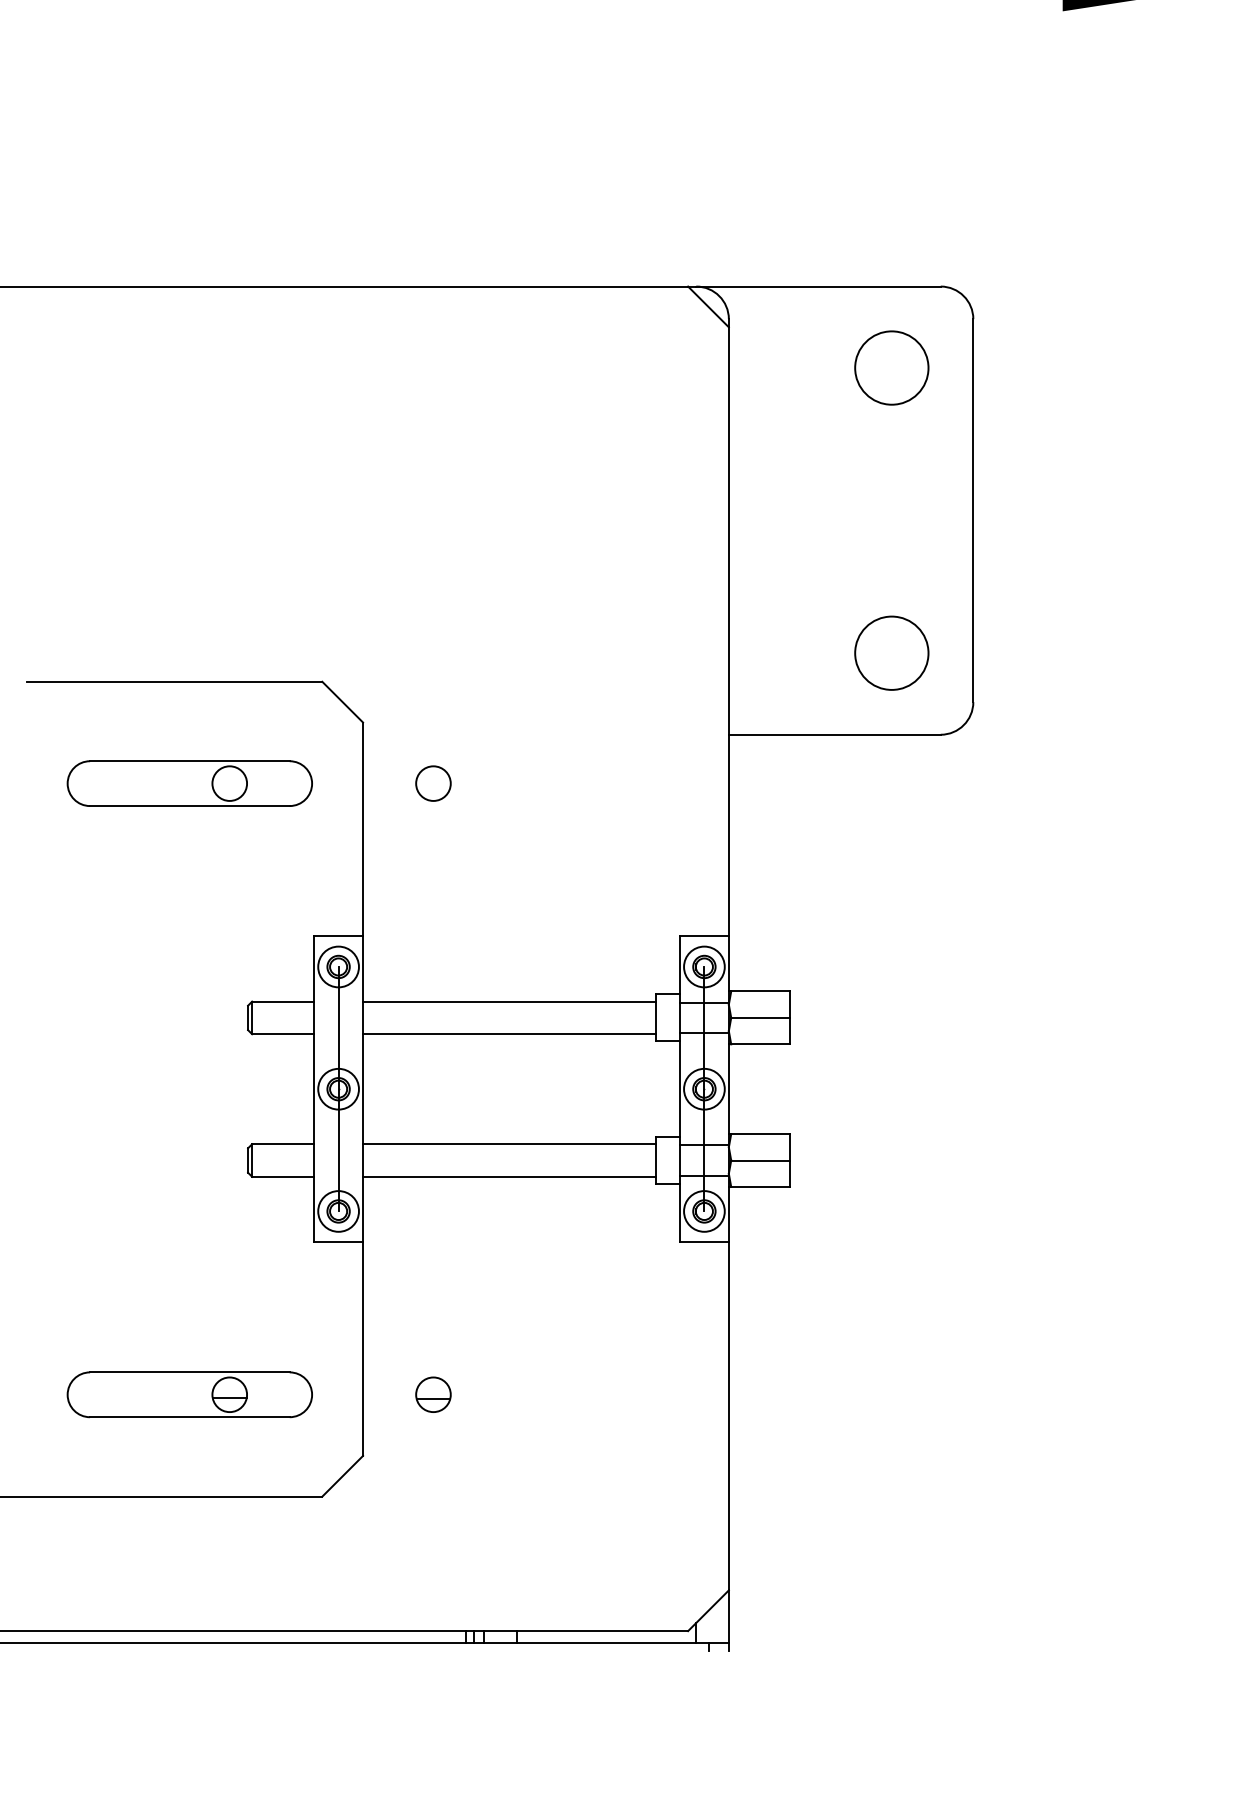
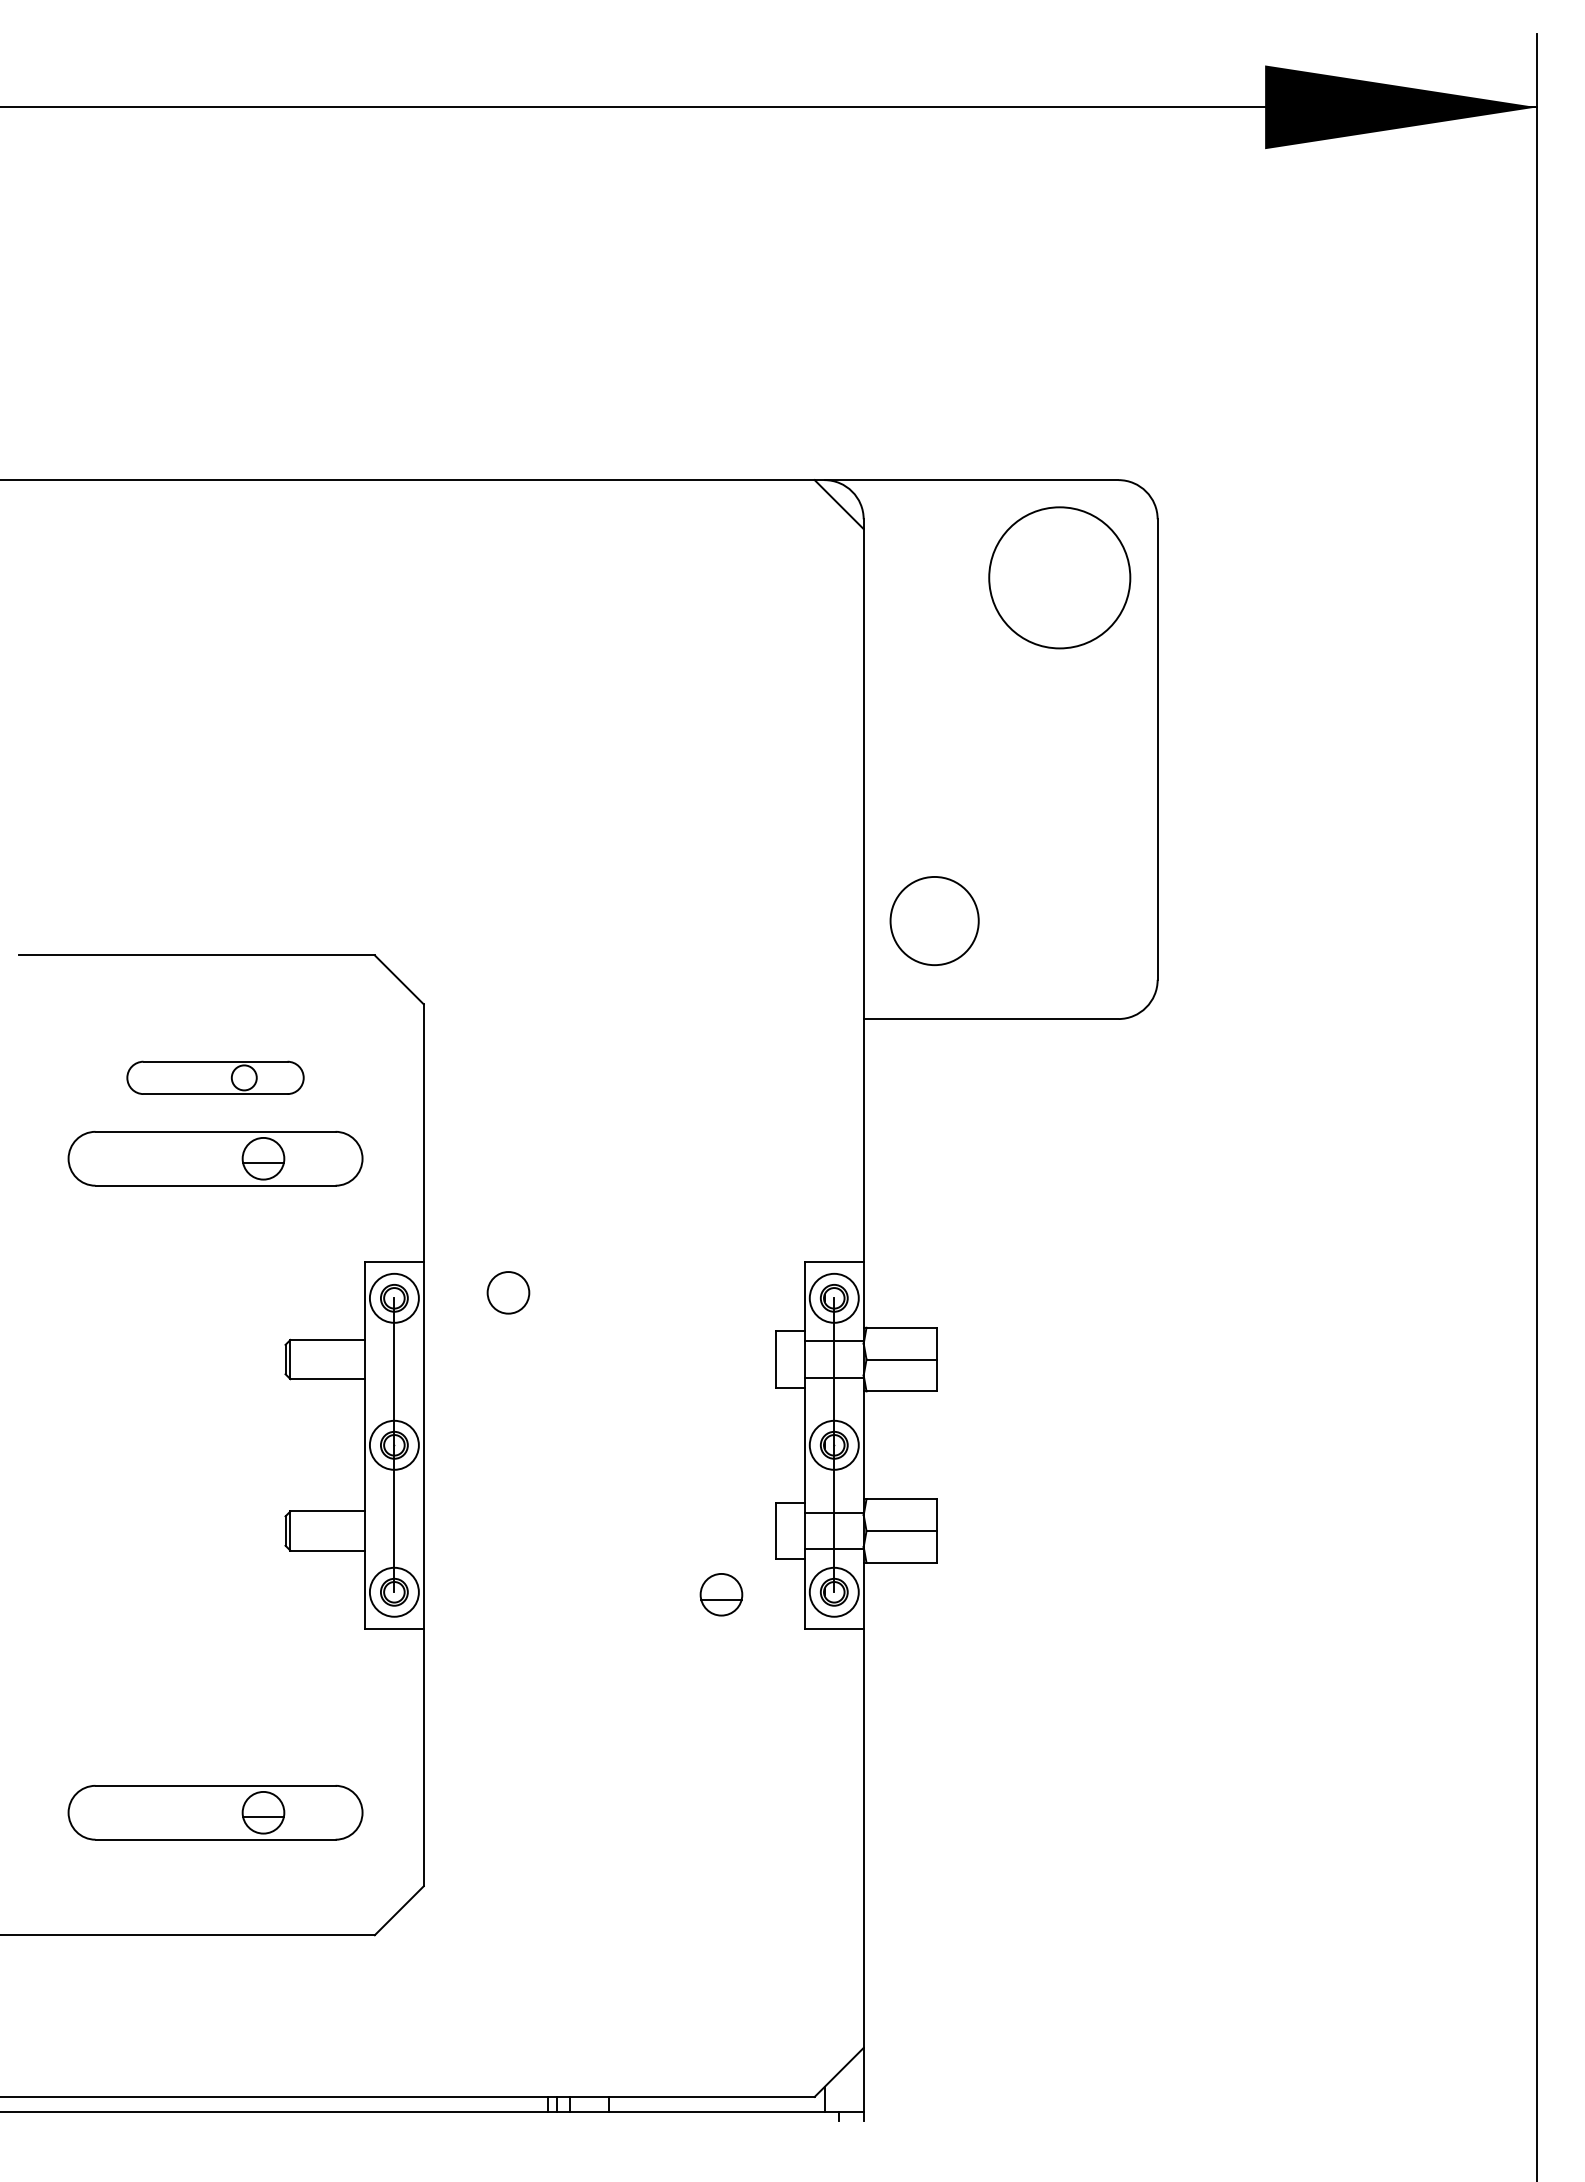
circle: (891, 368) -> (1059, 578), size x1.6
circle: (891, 652) -> (934, 920), moved
part: (189, 783) -> (215, 1077), size x0.6
circle: (433, 783) -> (508, 1292), moved
part: (189, 850) -> (215, 1158), added
line: (509, 1001) -> (599, 1339), removed
line: (509, 1034) -> (599, 1379), removed
line: (509, 1144) -> (599, 1511), removed
line: (509, 1176) -> (599, 1550), removed
part: (433, 1394) -> (721, 1594), moved

